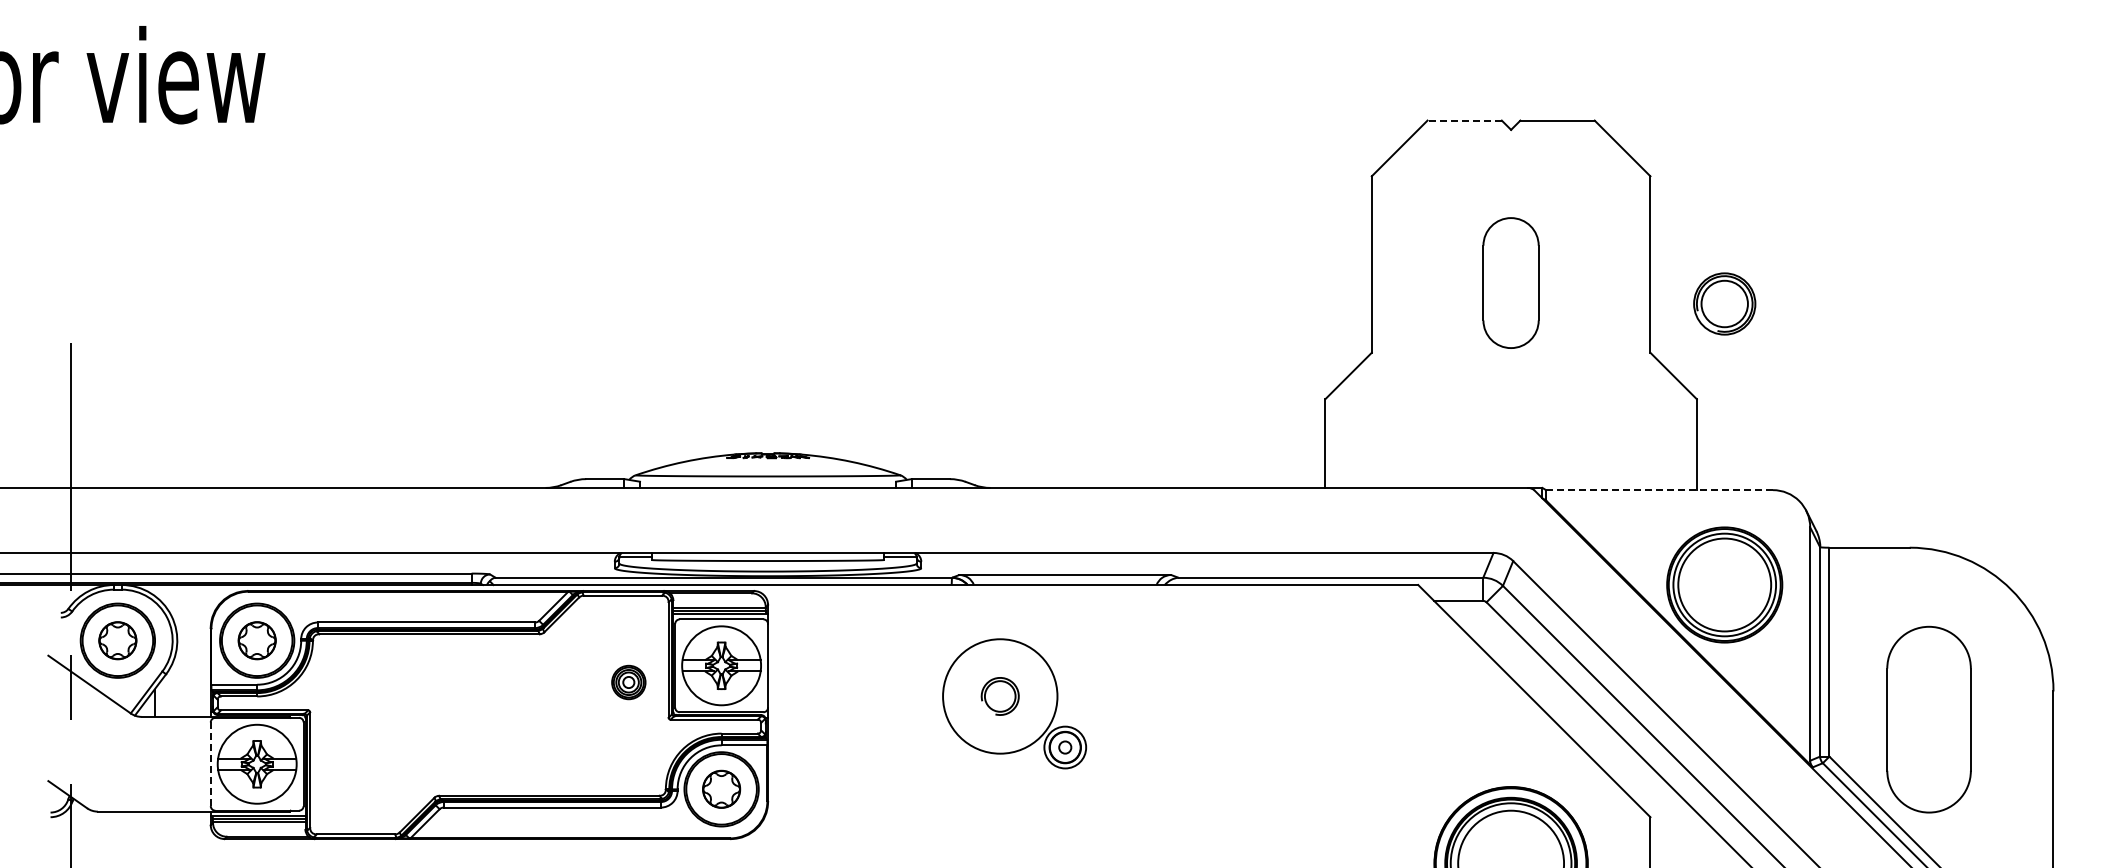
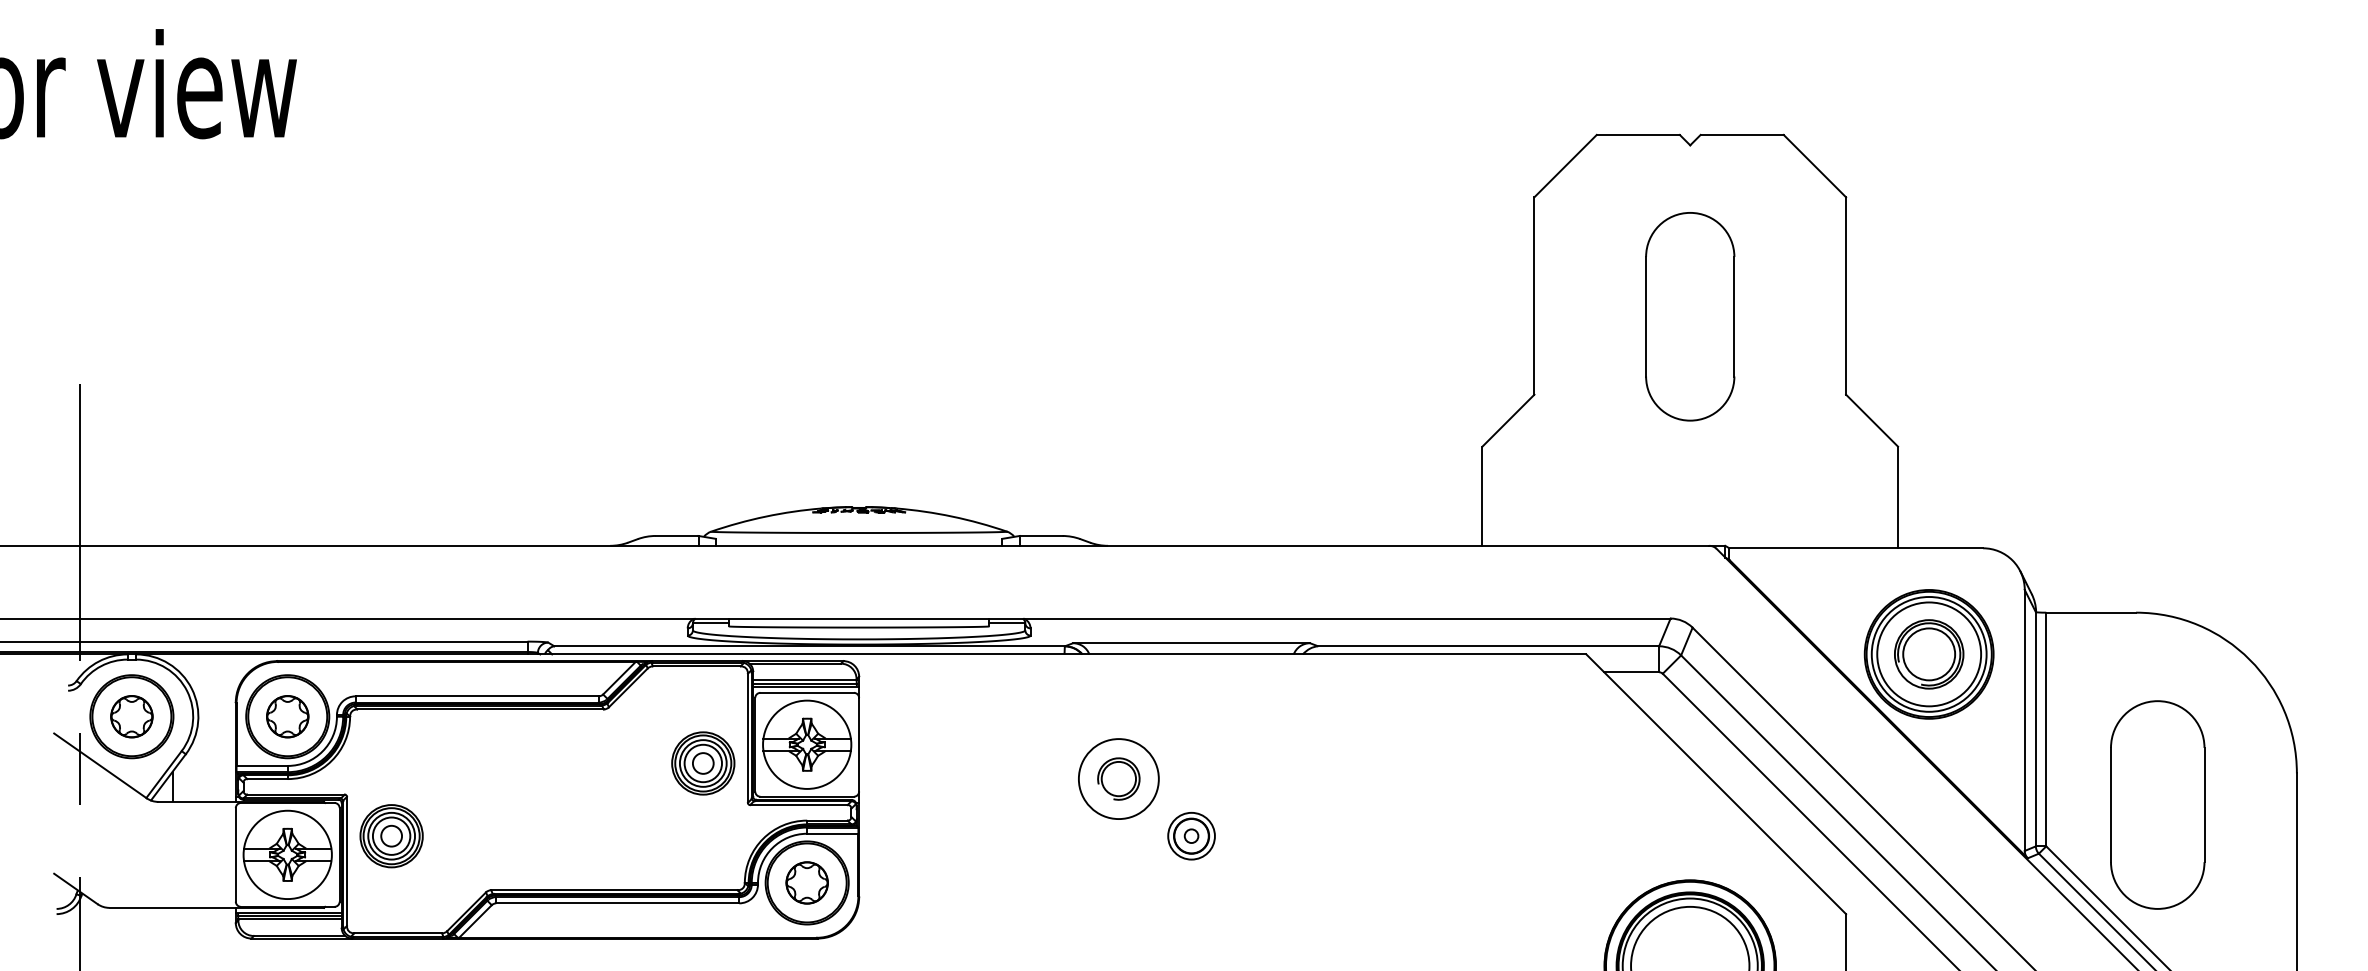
line: (1464, 120) -> (1638, 134), dashed -> solid
part: (1510, 282) -> (1689, 316), size x1.43
part: (1724, 303) -> (1928, 653), moved
line: (1660, 490) -> (1857, 548), dashed -> solid
part: (628, 682) -> (703, 763), size x1.67
circle: (1000, 696) -> (1119, 779), size x0.62
part: (349, 747) -> (390, 836), added
line: (210, 764) -> (235, 855), dashed -> solid

